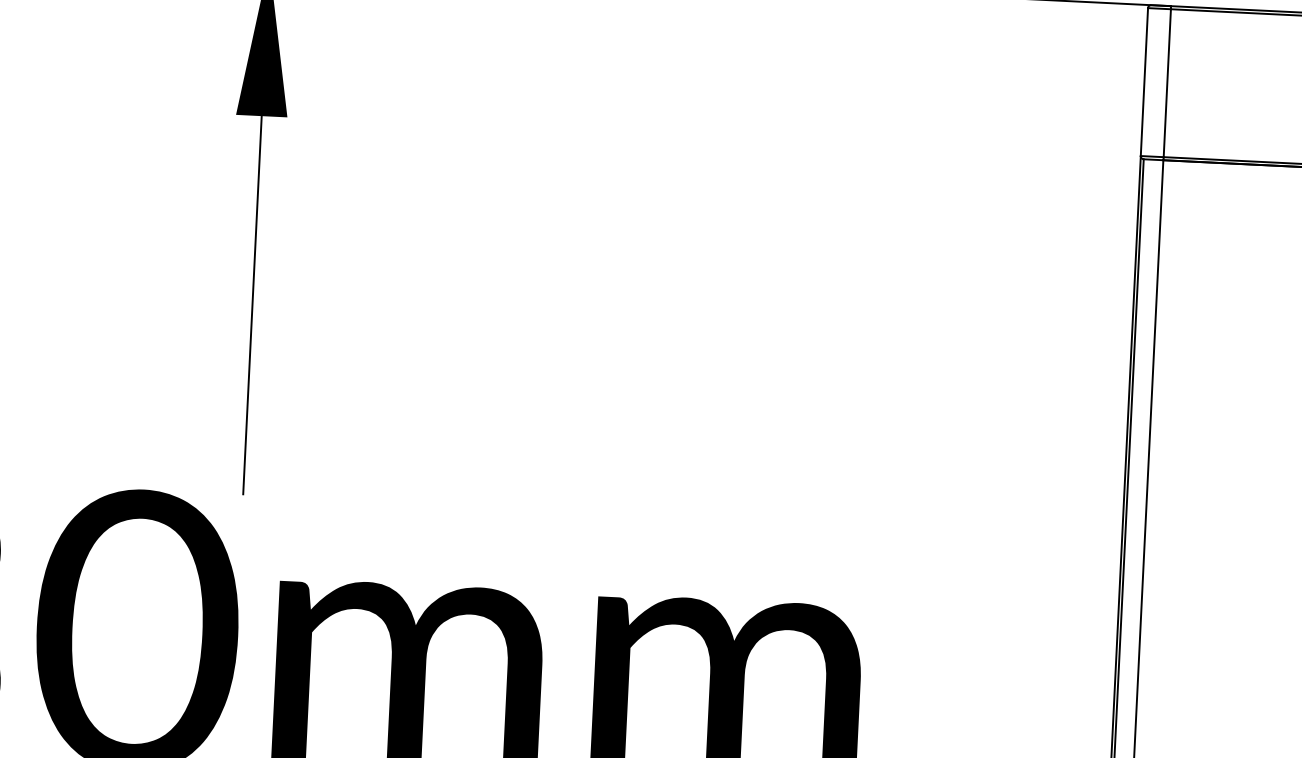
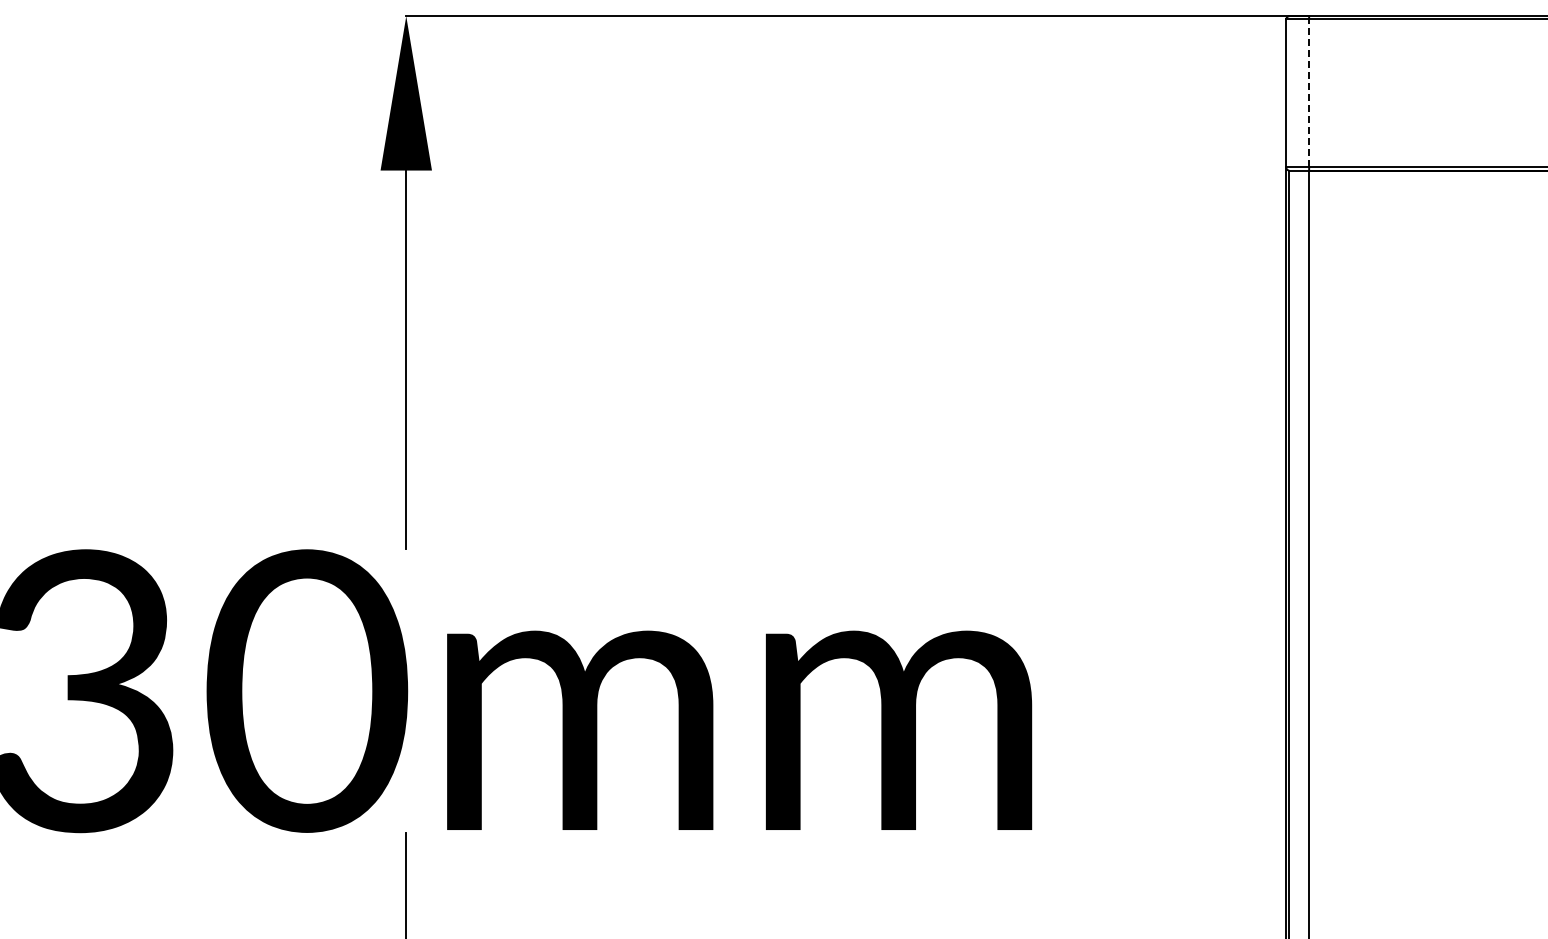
line: (1167, 82) -> (1309, 92), solid -> dashed

